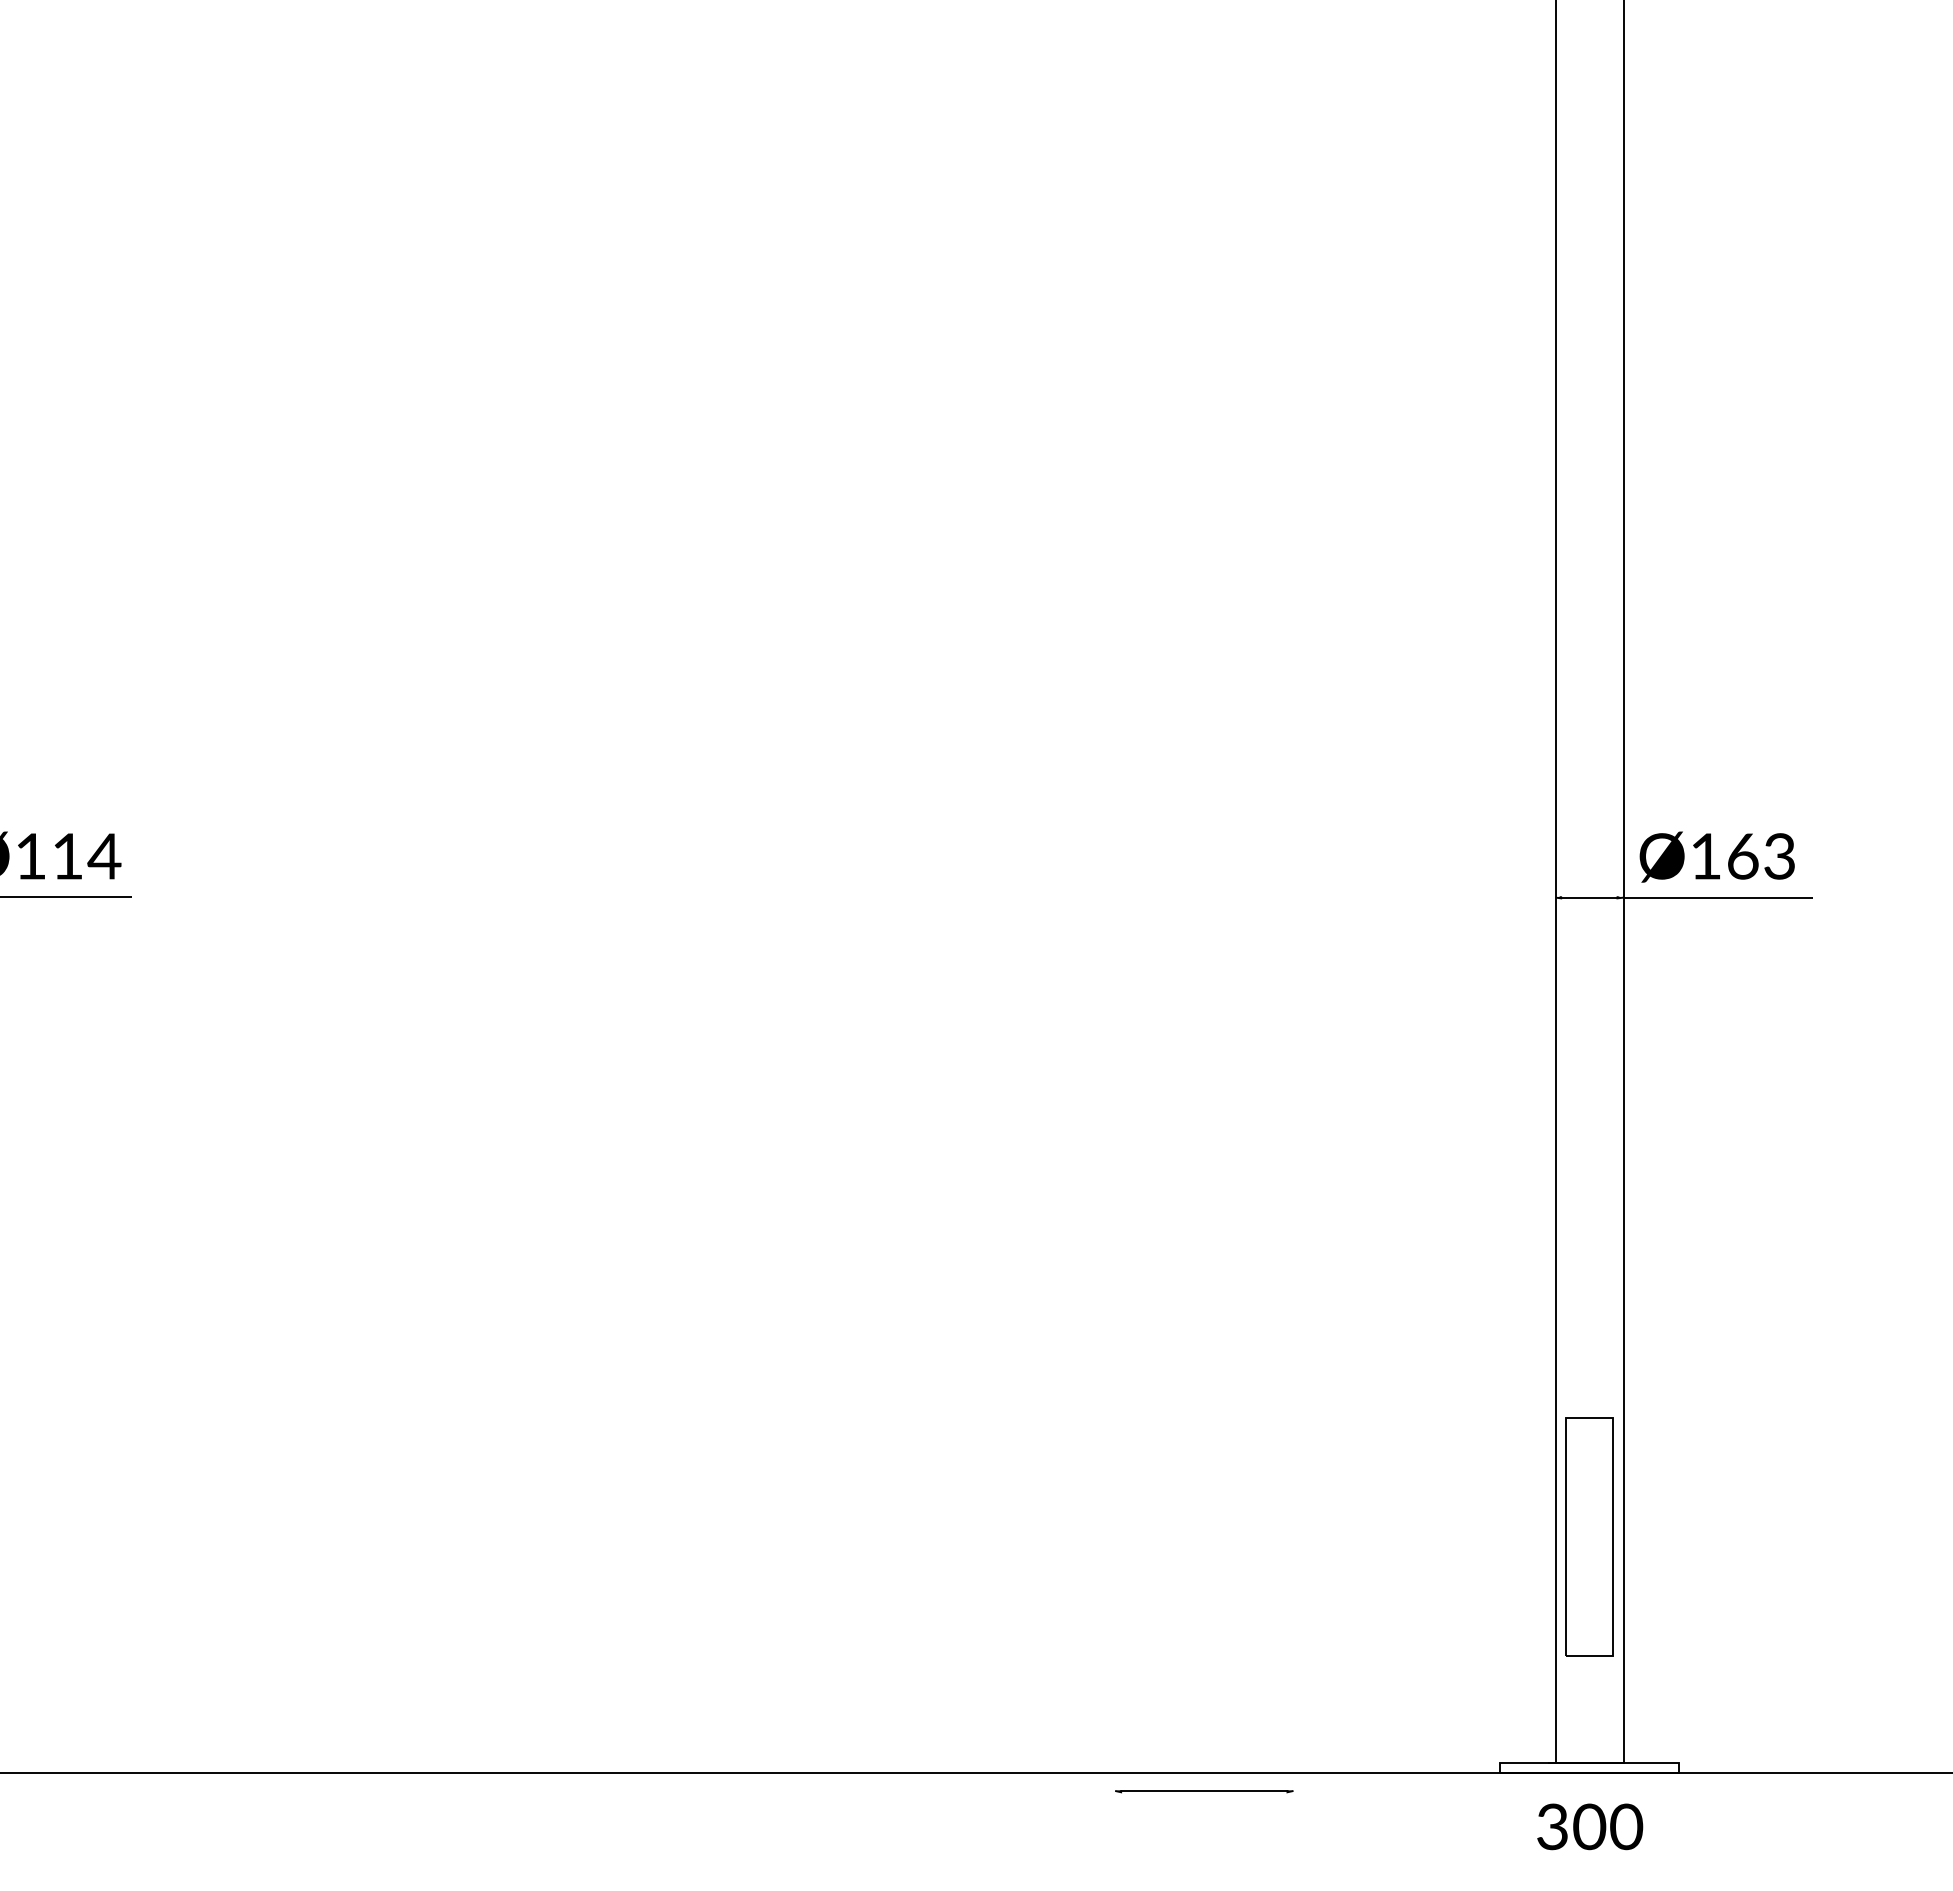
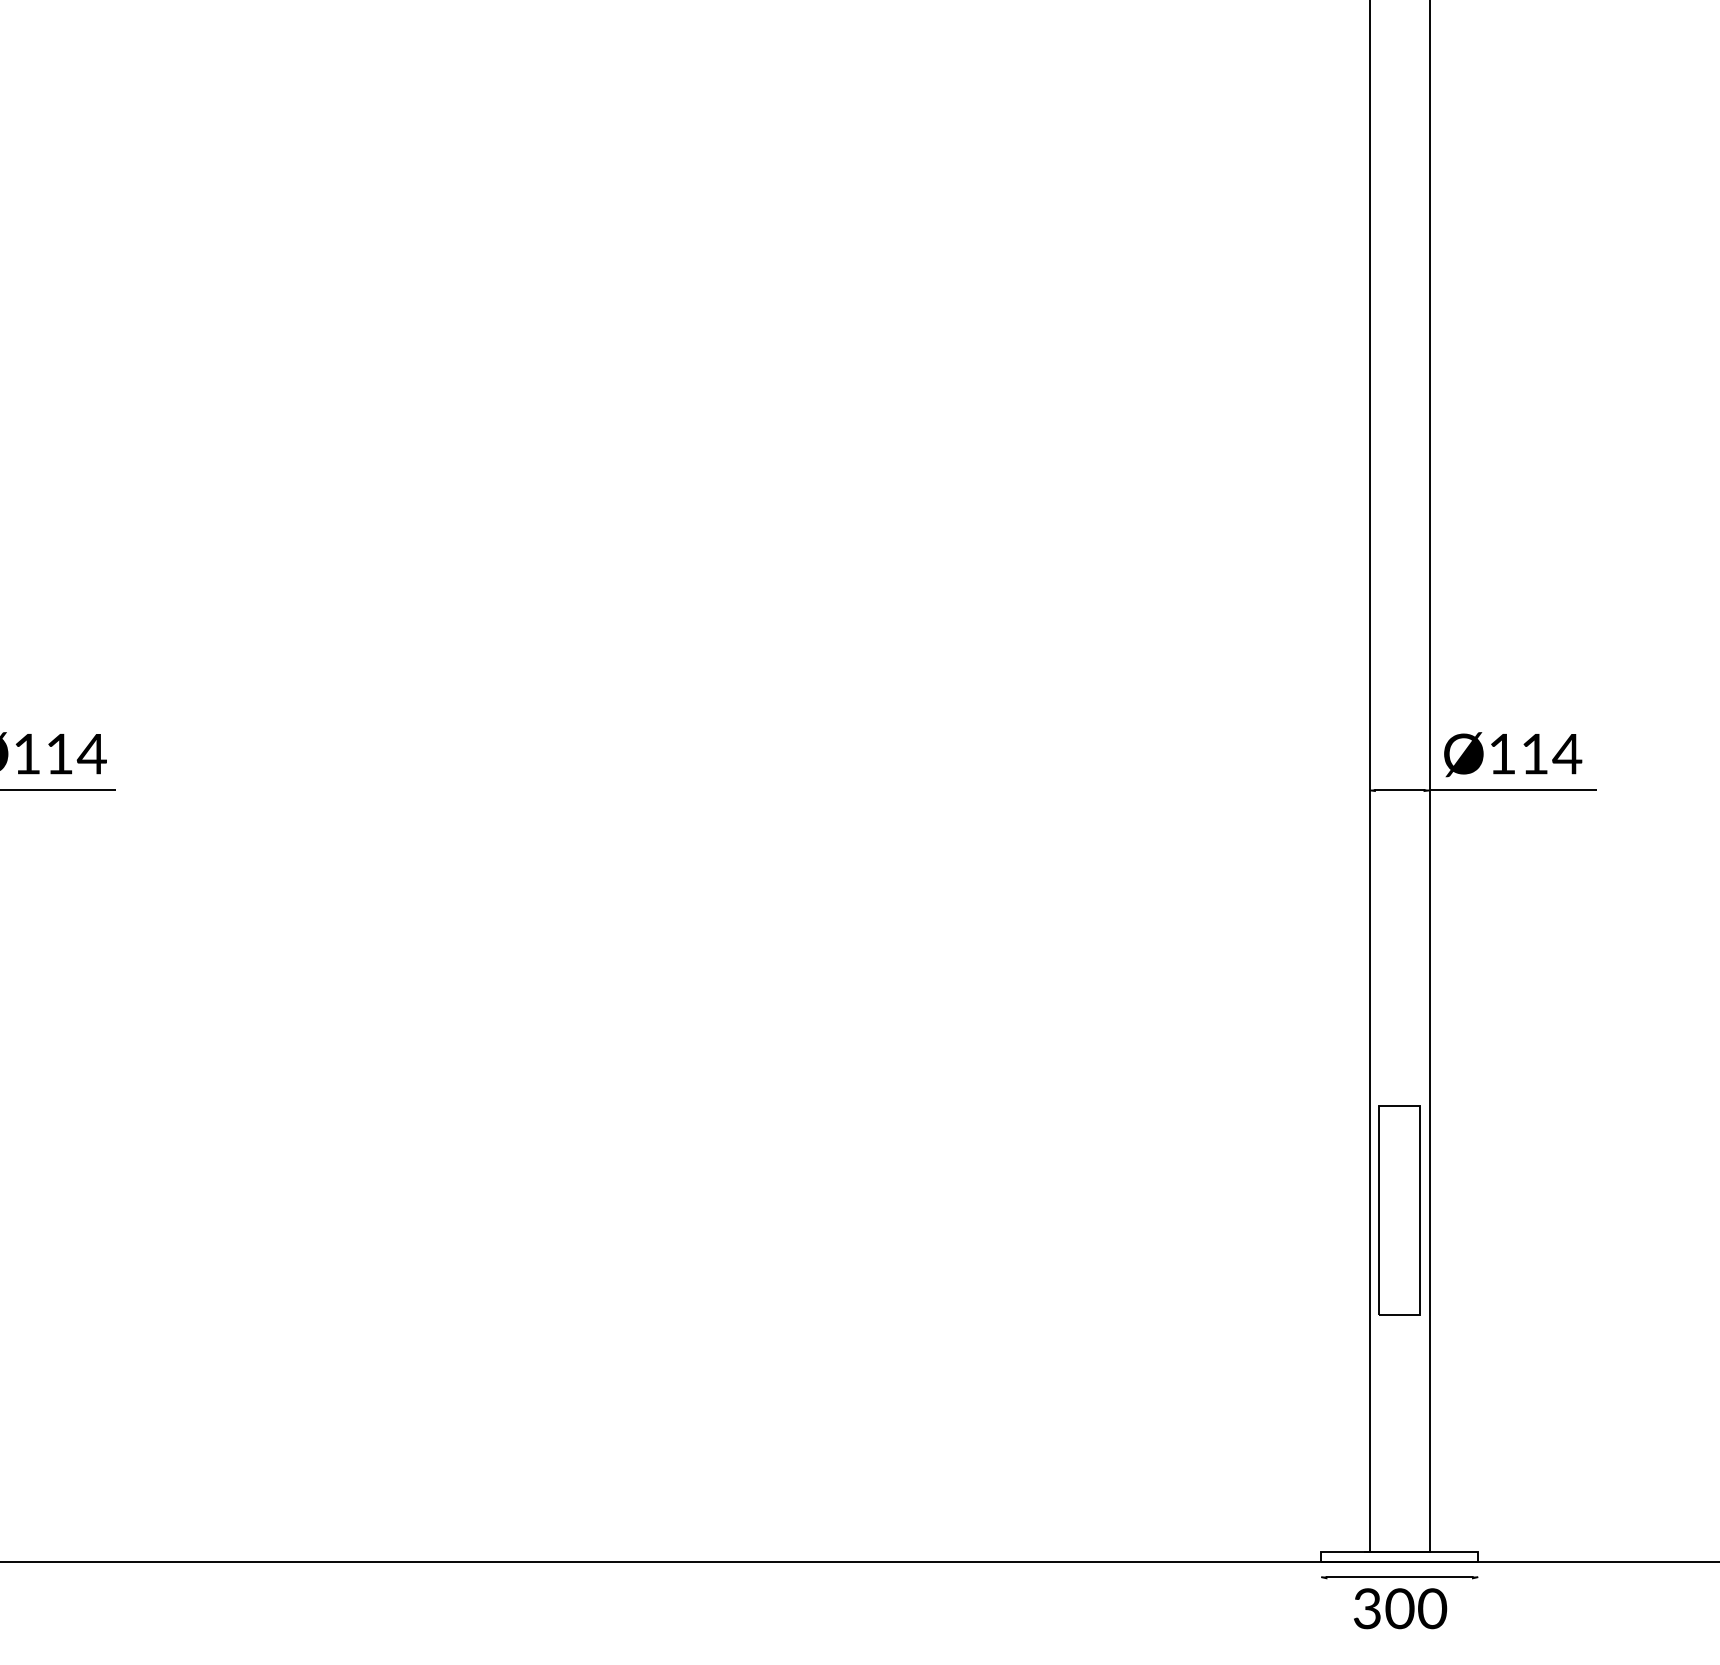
text: (1762, 856) -> (1552, 754), Ø163 -> Ø114
part: (1589, 1536) -> (1399, 1210), moved
part: (1204, 1791) -> (1399, 1577), moved

